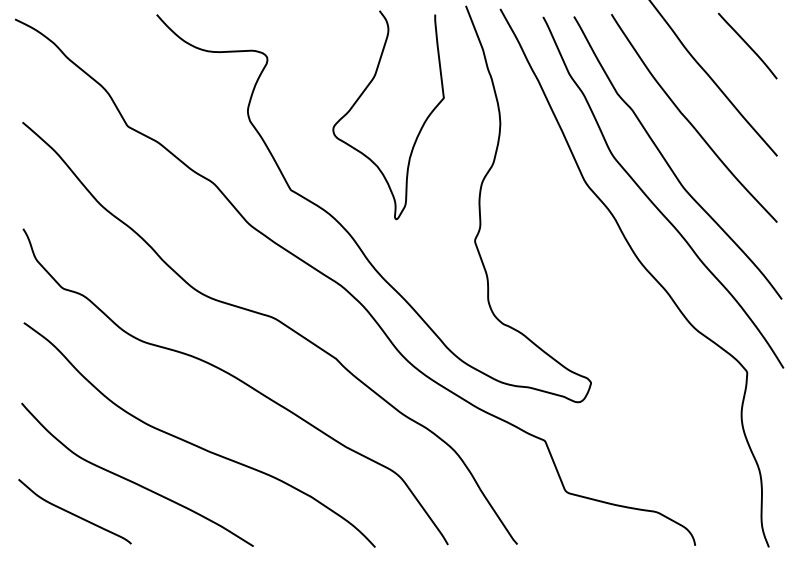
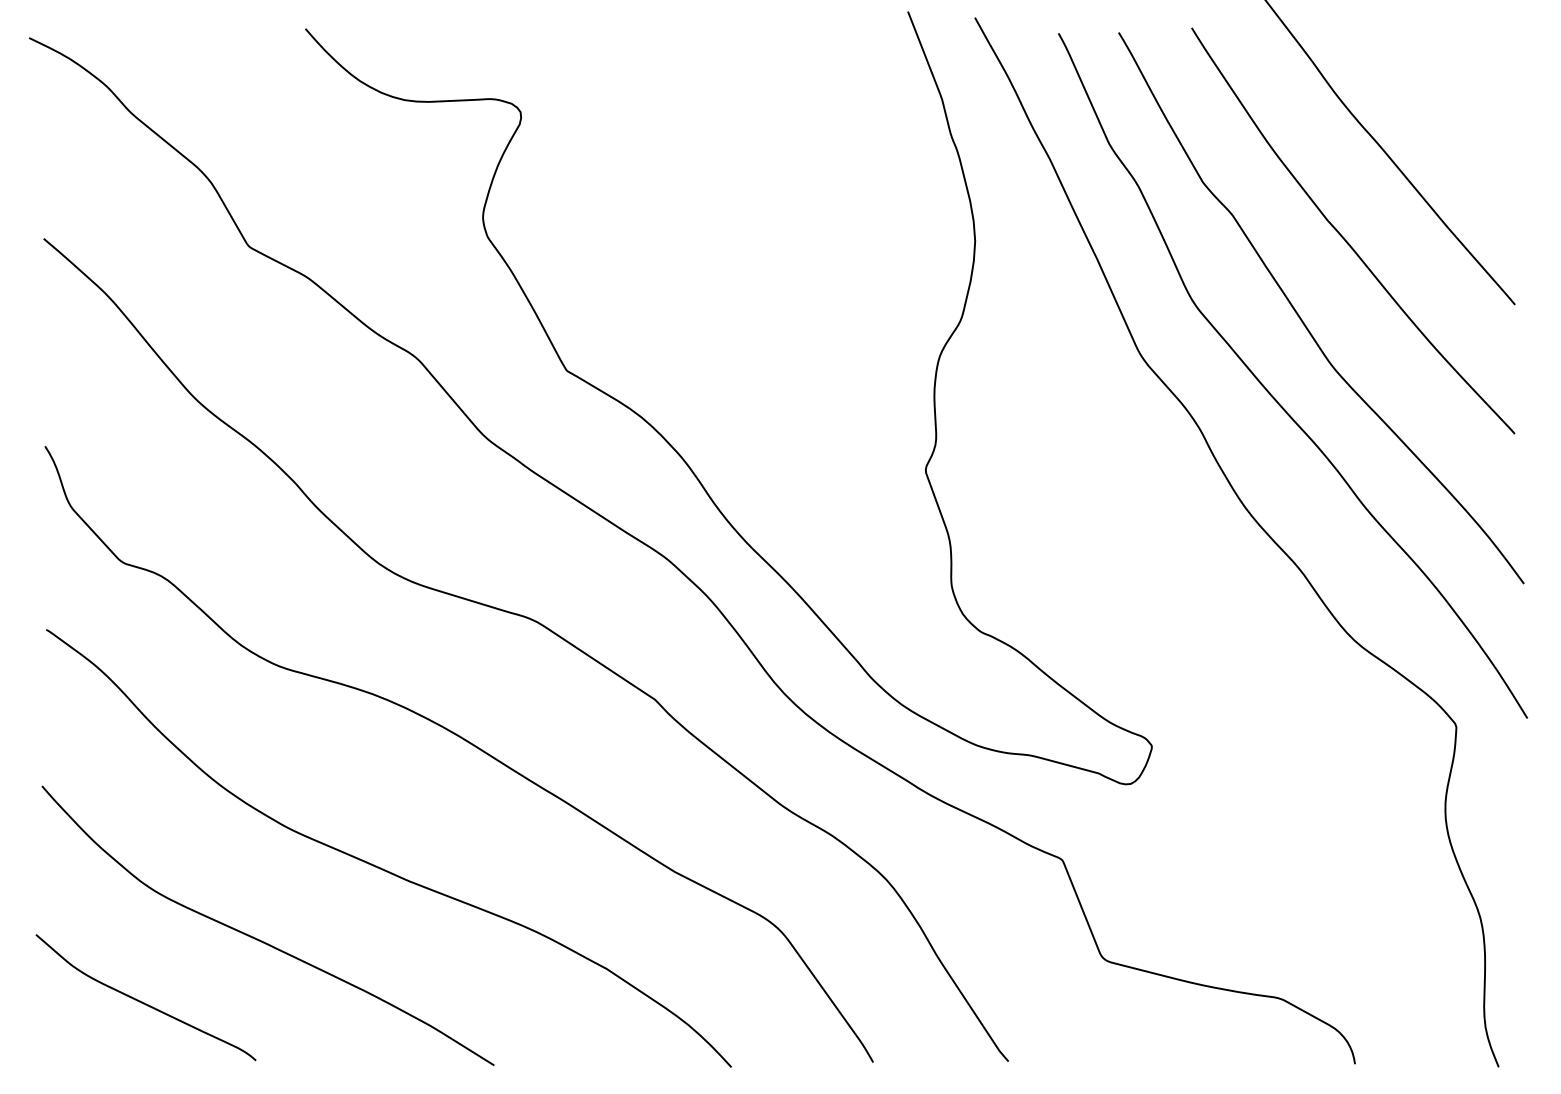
curve: (747, 45) -> (1456, 88), removed
curve: (361, 96) -> (704, 188), removed

